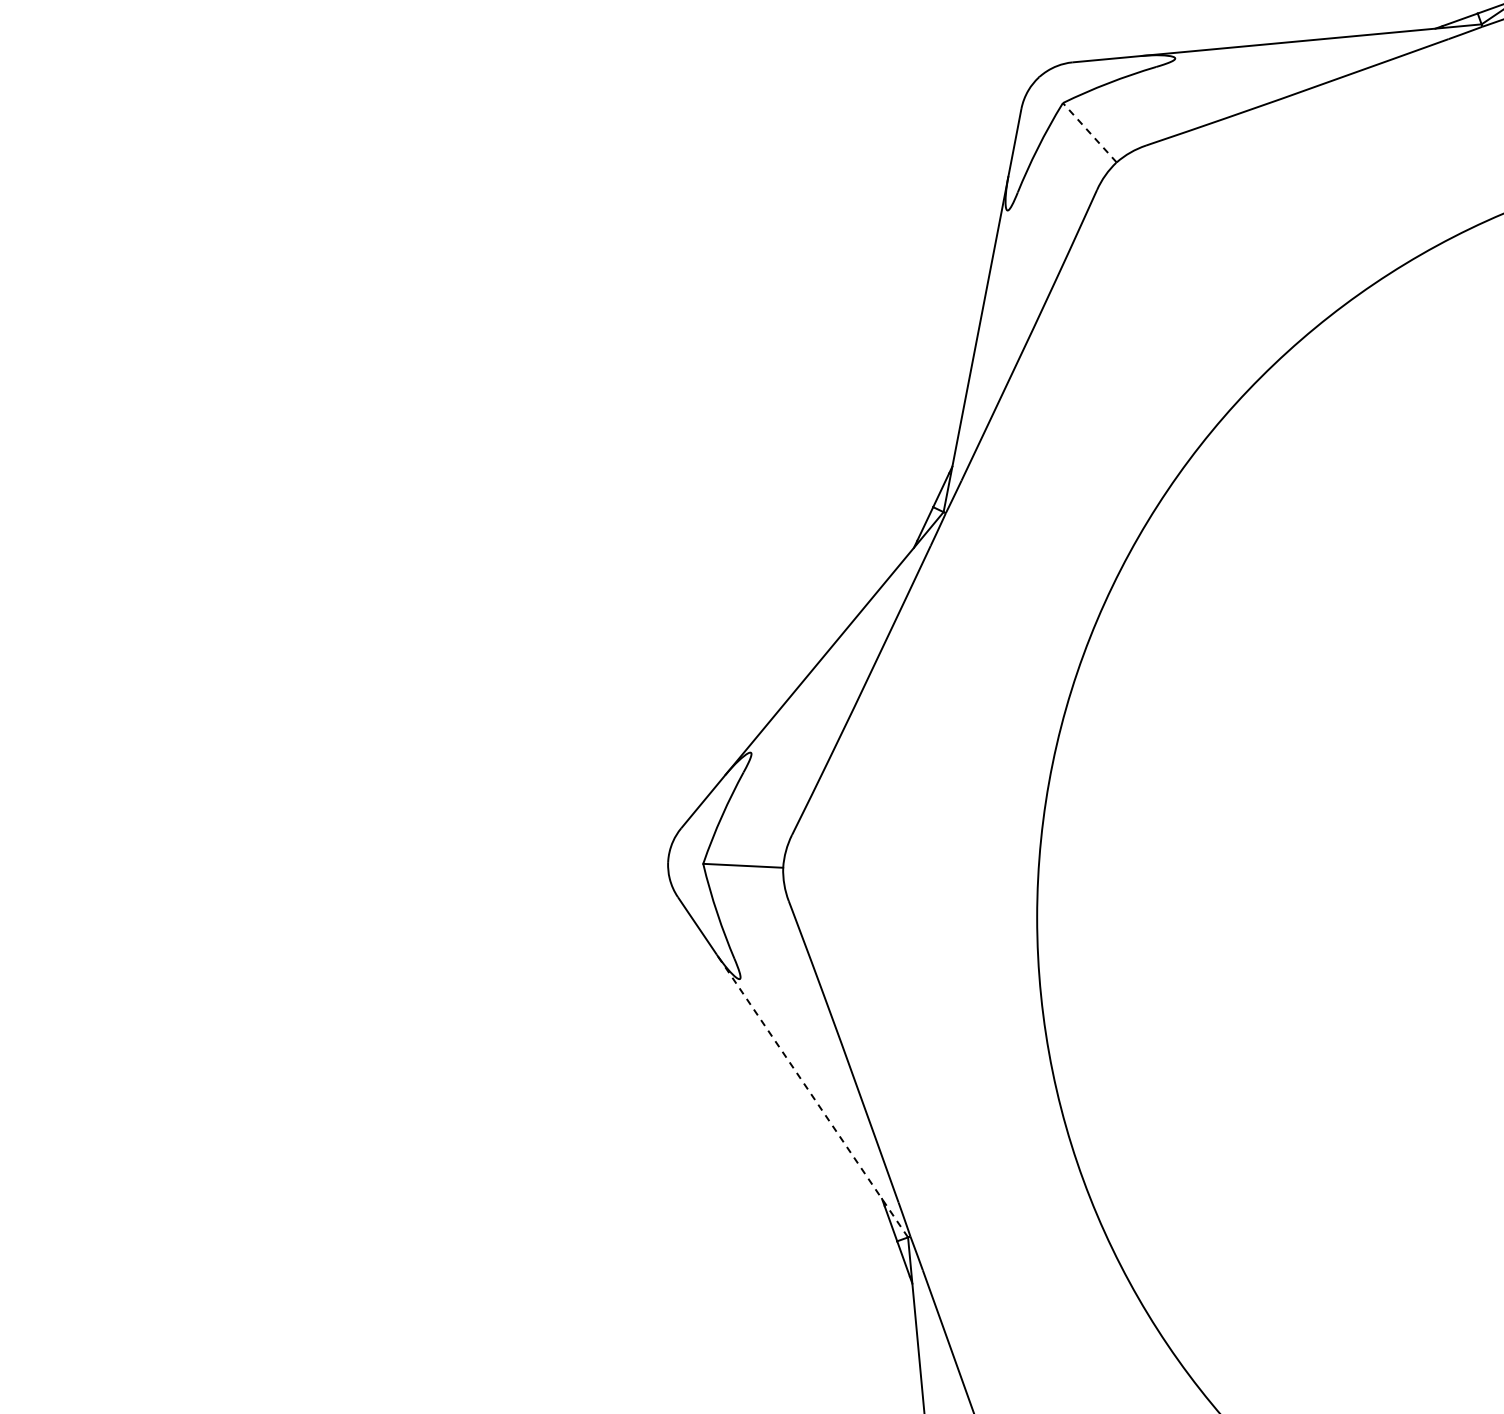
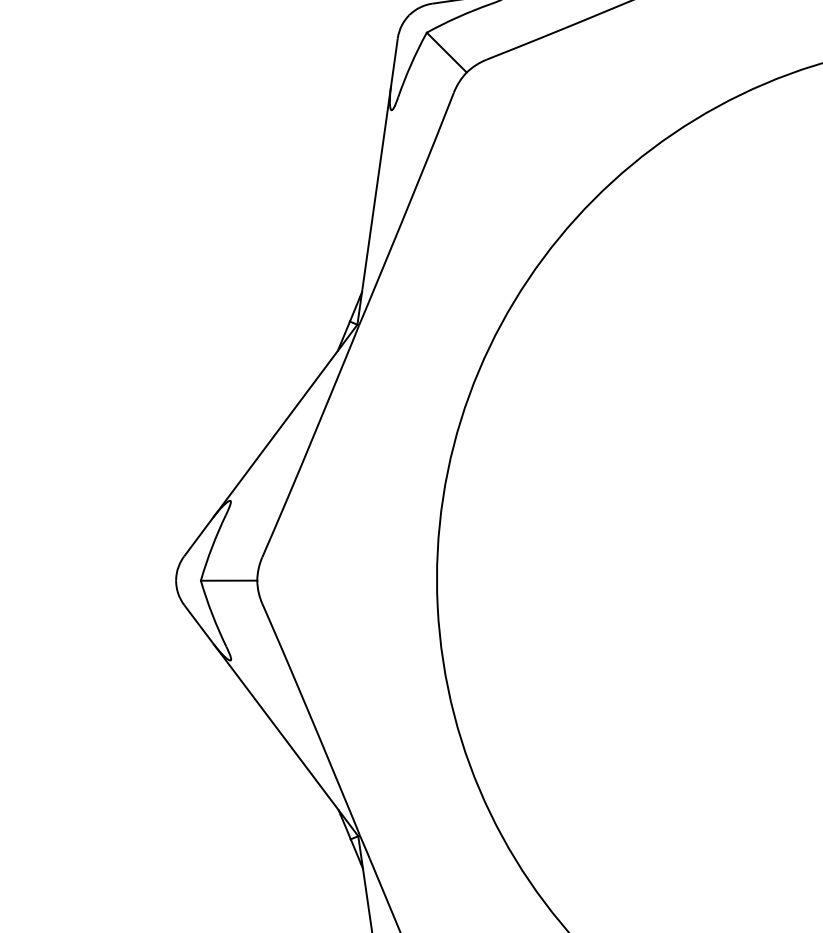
line: (1089, 132) -> (446, 52), dashed -> solid
line: (812, 1096) -> (286, 740), dashed -> solid

